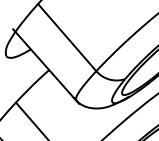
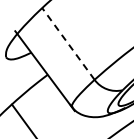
line: (66, 37) -> (67, 43), solid -> dashed

